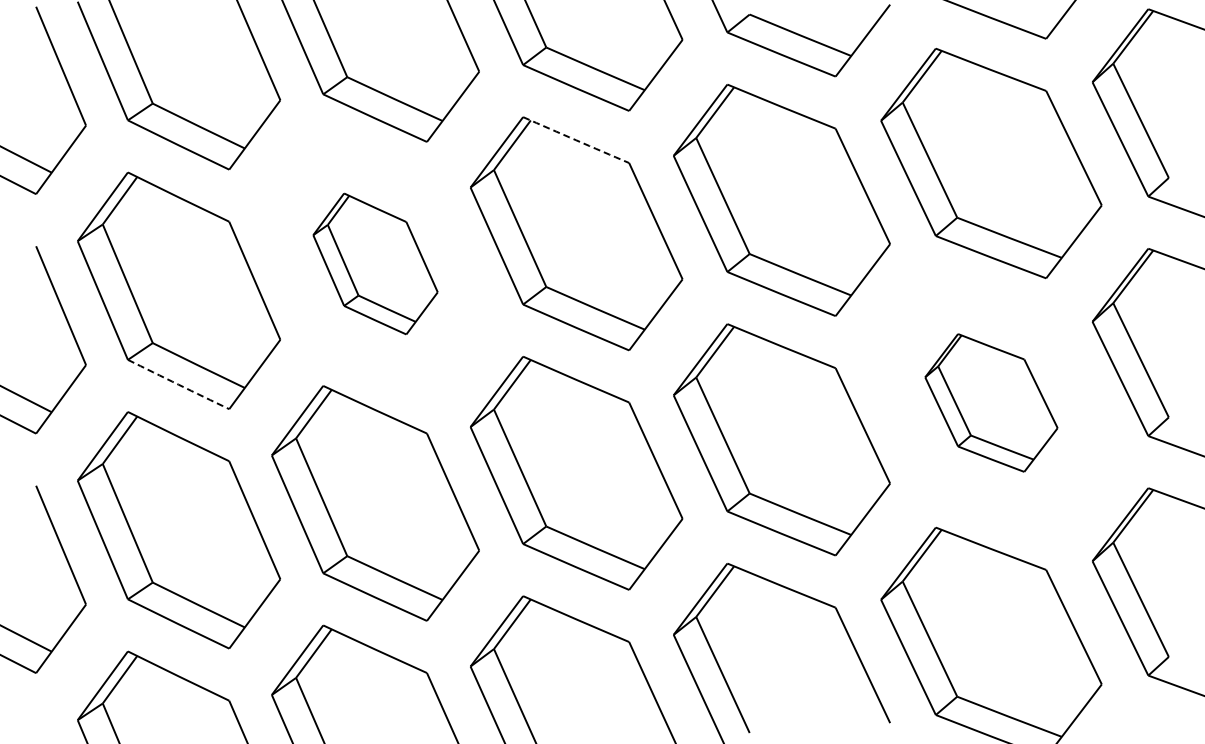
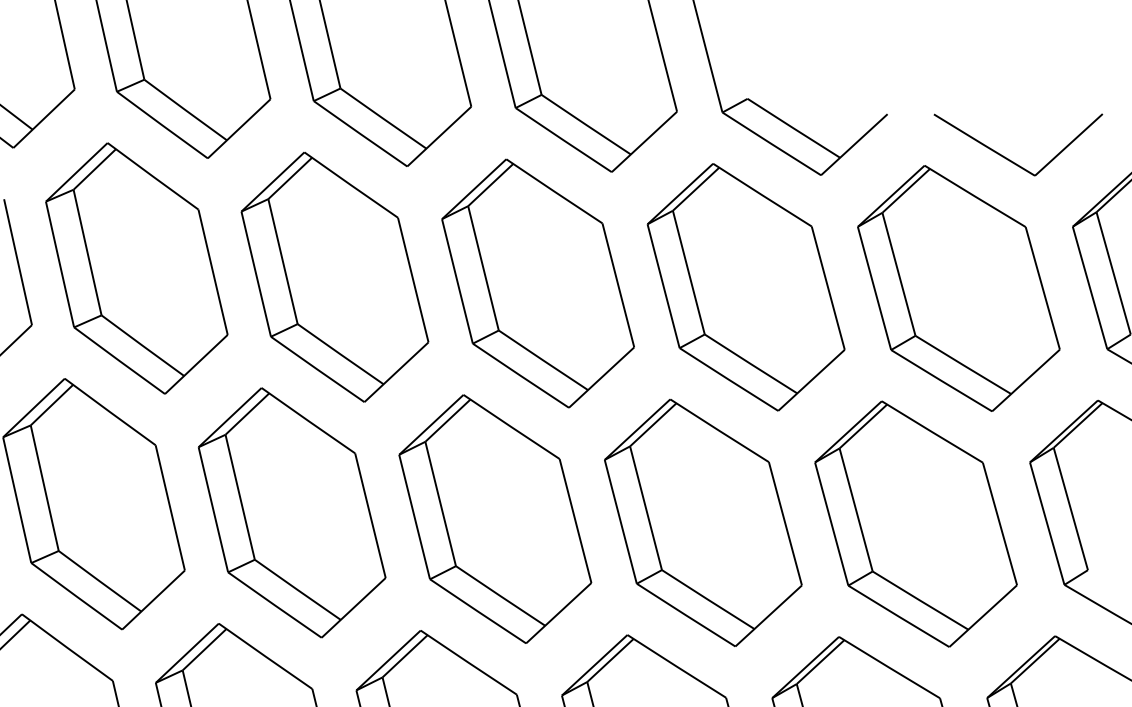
arc: (576, 140) -> (554, 191), dashed -> solid
part: (375, 263) -> (334, 276), size x1.67
arc: (178, 384) -> (119, 360), dashed -> solid
part: (991, 402) -> (916, 523), size x1.67

